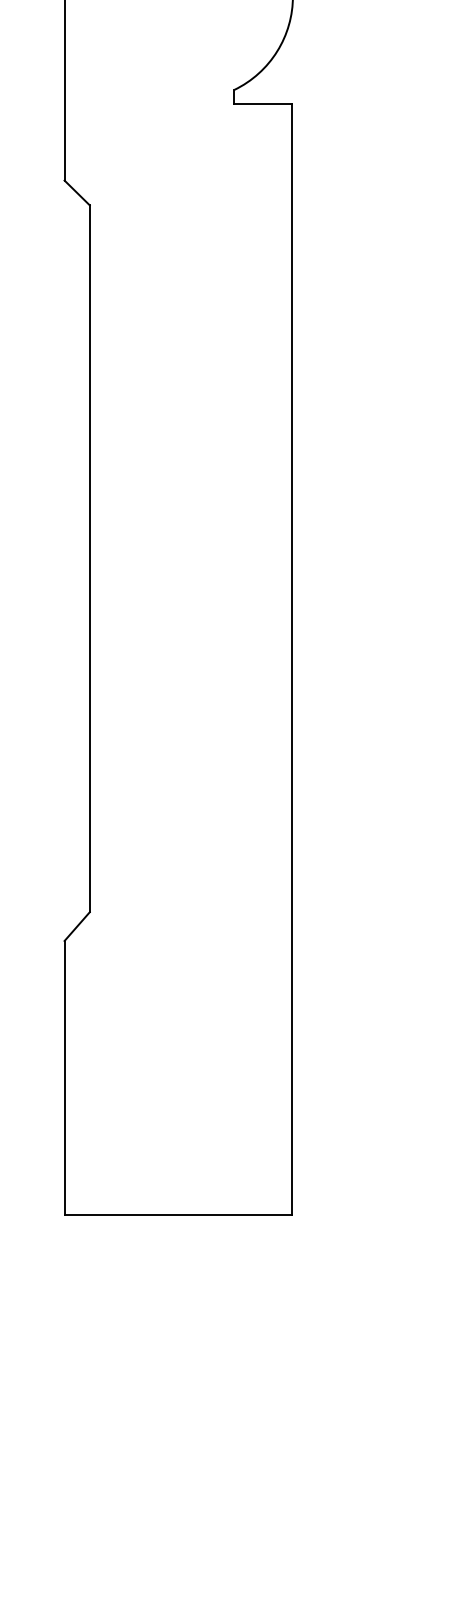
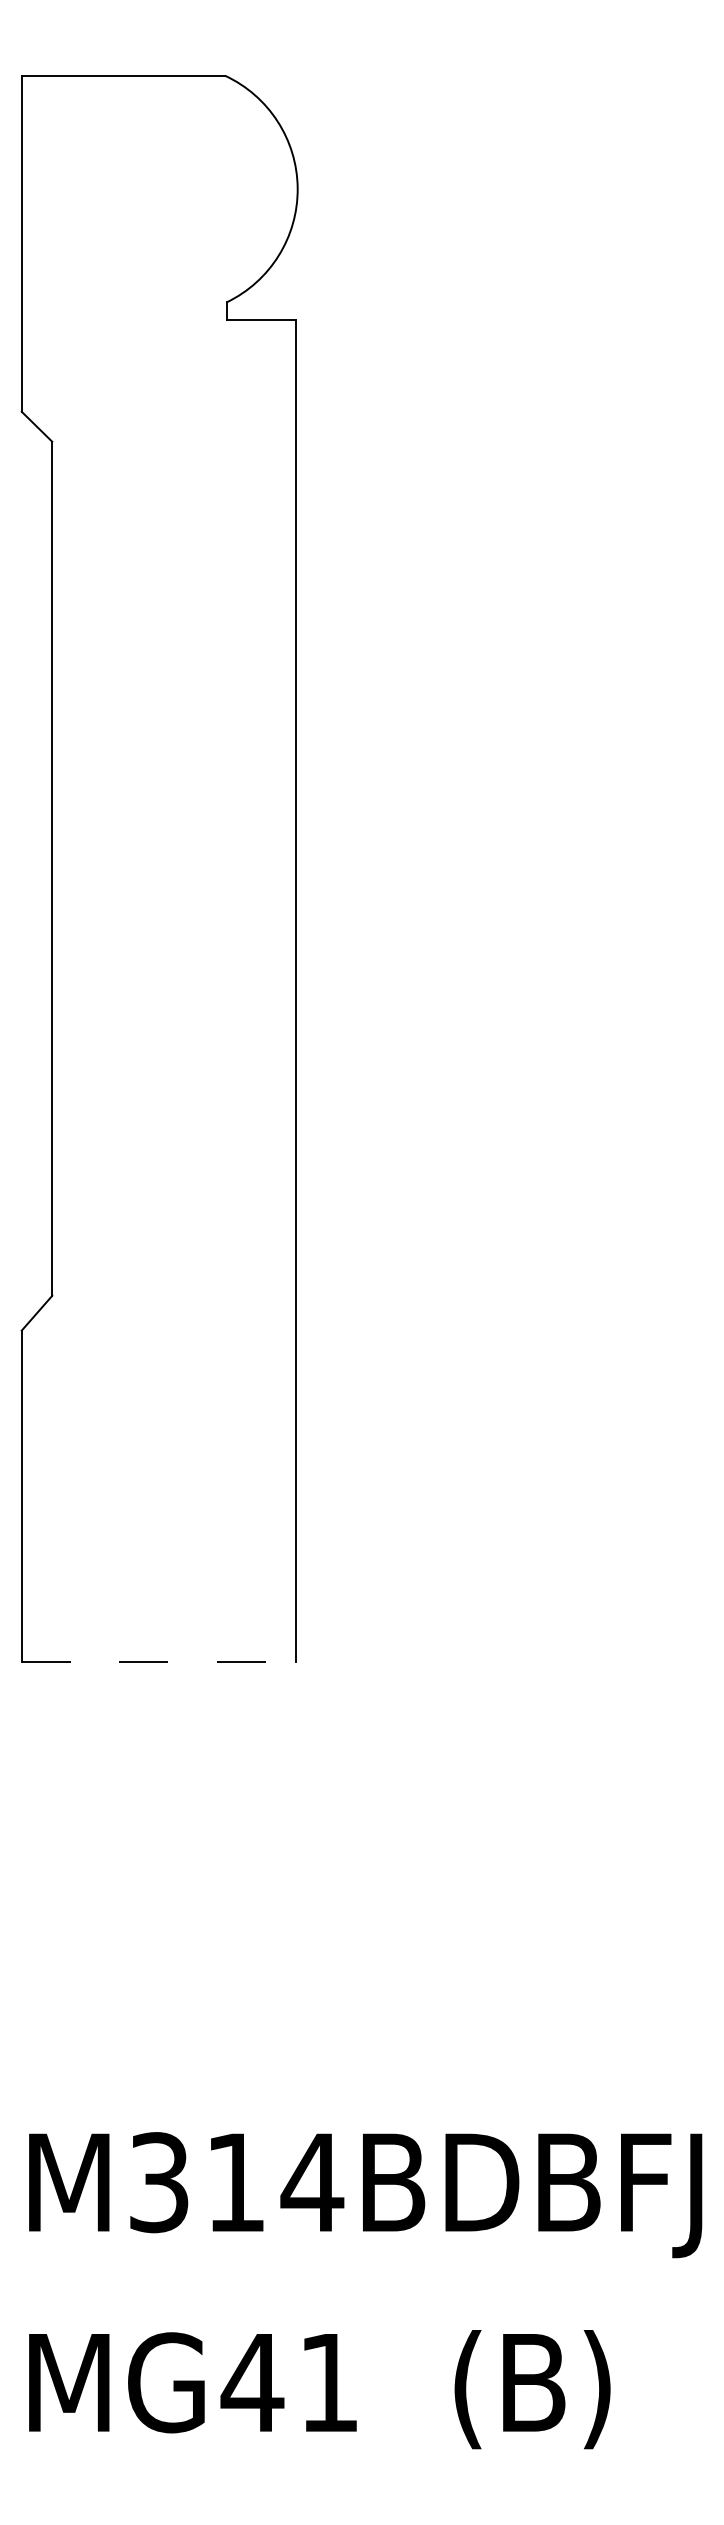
line: (178, 1214) -> (159, 1661), solid -> dashed

